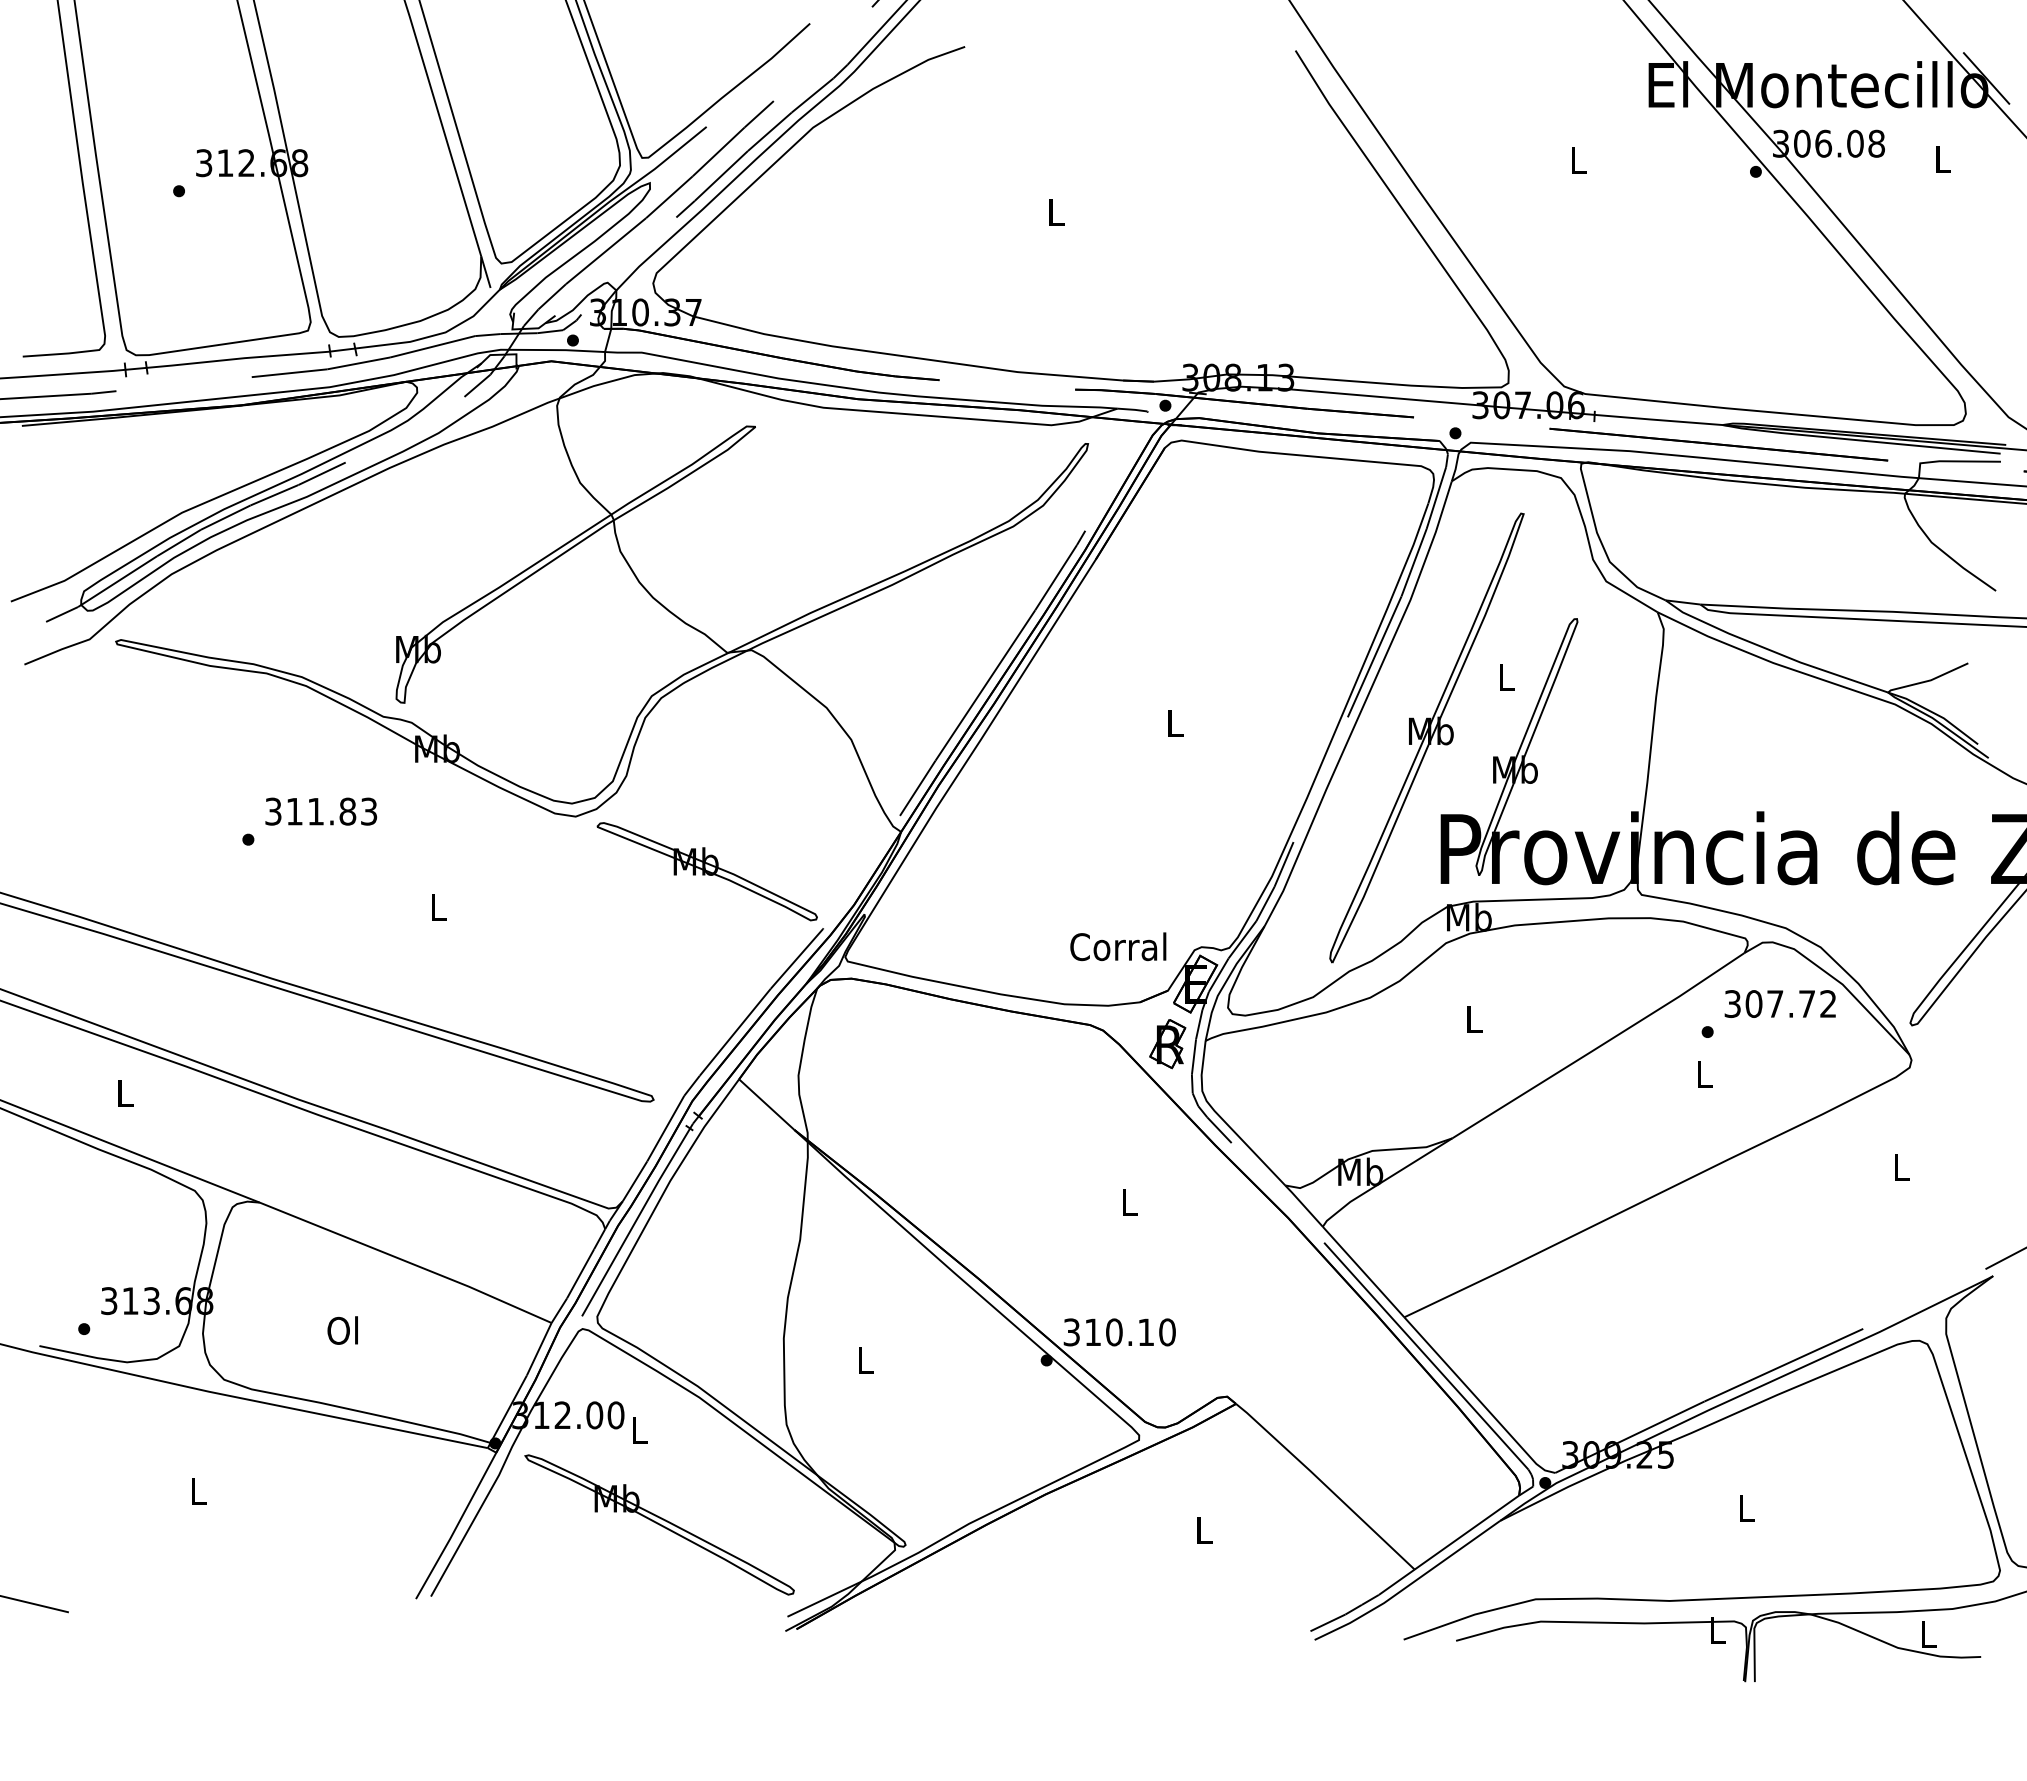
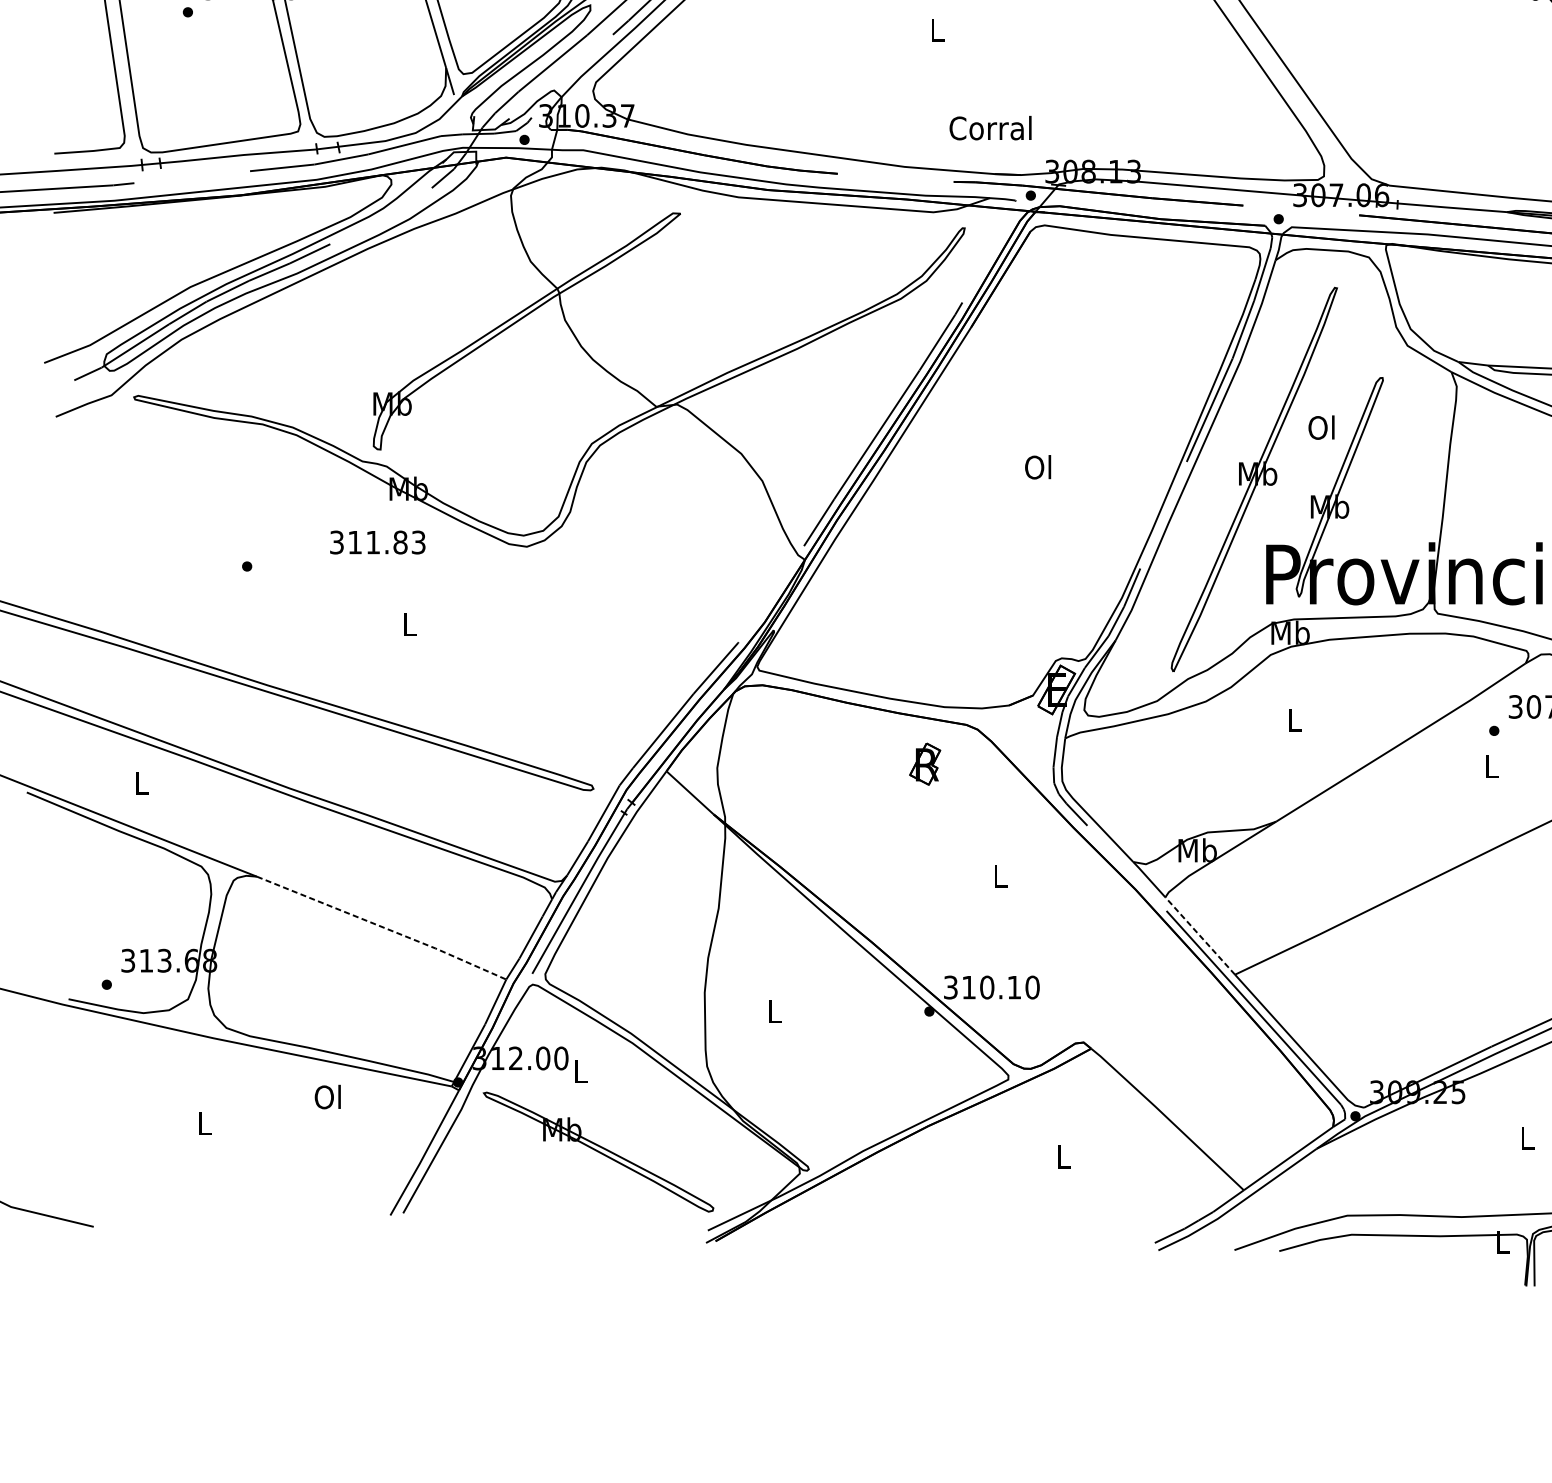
text: (1505, 676) -> (1321, 427), L -> Ol
text: (1173, 723) -> (1037, 467), L -> Ol
text: (321, 811) -> (378, 542), moved
part: (706, 871) -> (638, 593), removed
text: (1118, 946) -> (990, 127), moved
part: (1167, 1044) -> (924, 764), moved
line: (407, 1261) -> (383, 926), solid -> dashed
line: (1363, 1272) -> (1200, 936), solid -> dashed
text: (342, 1330) -> (327, 1097), moved

